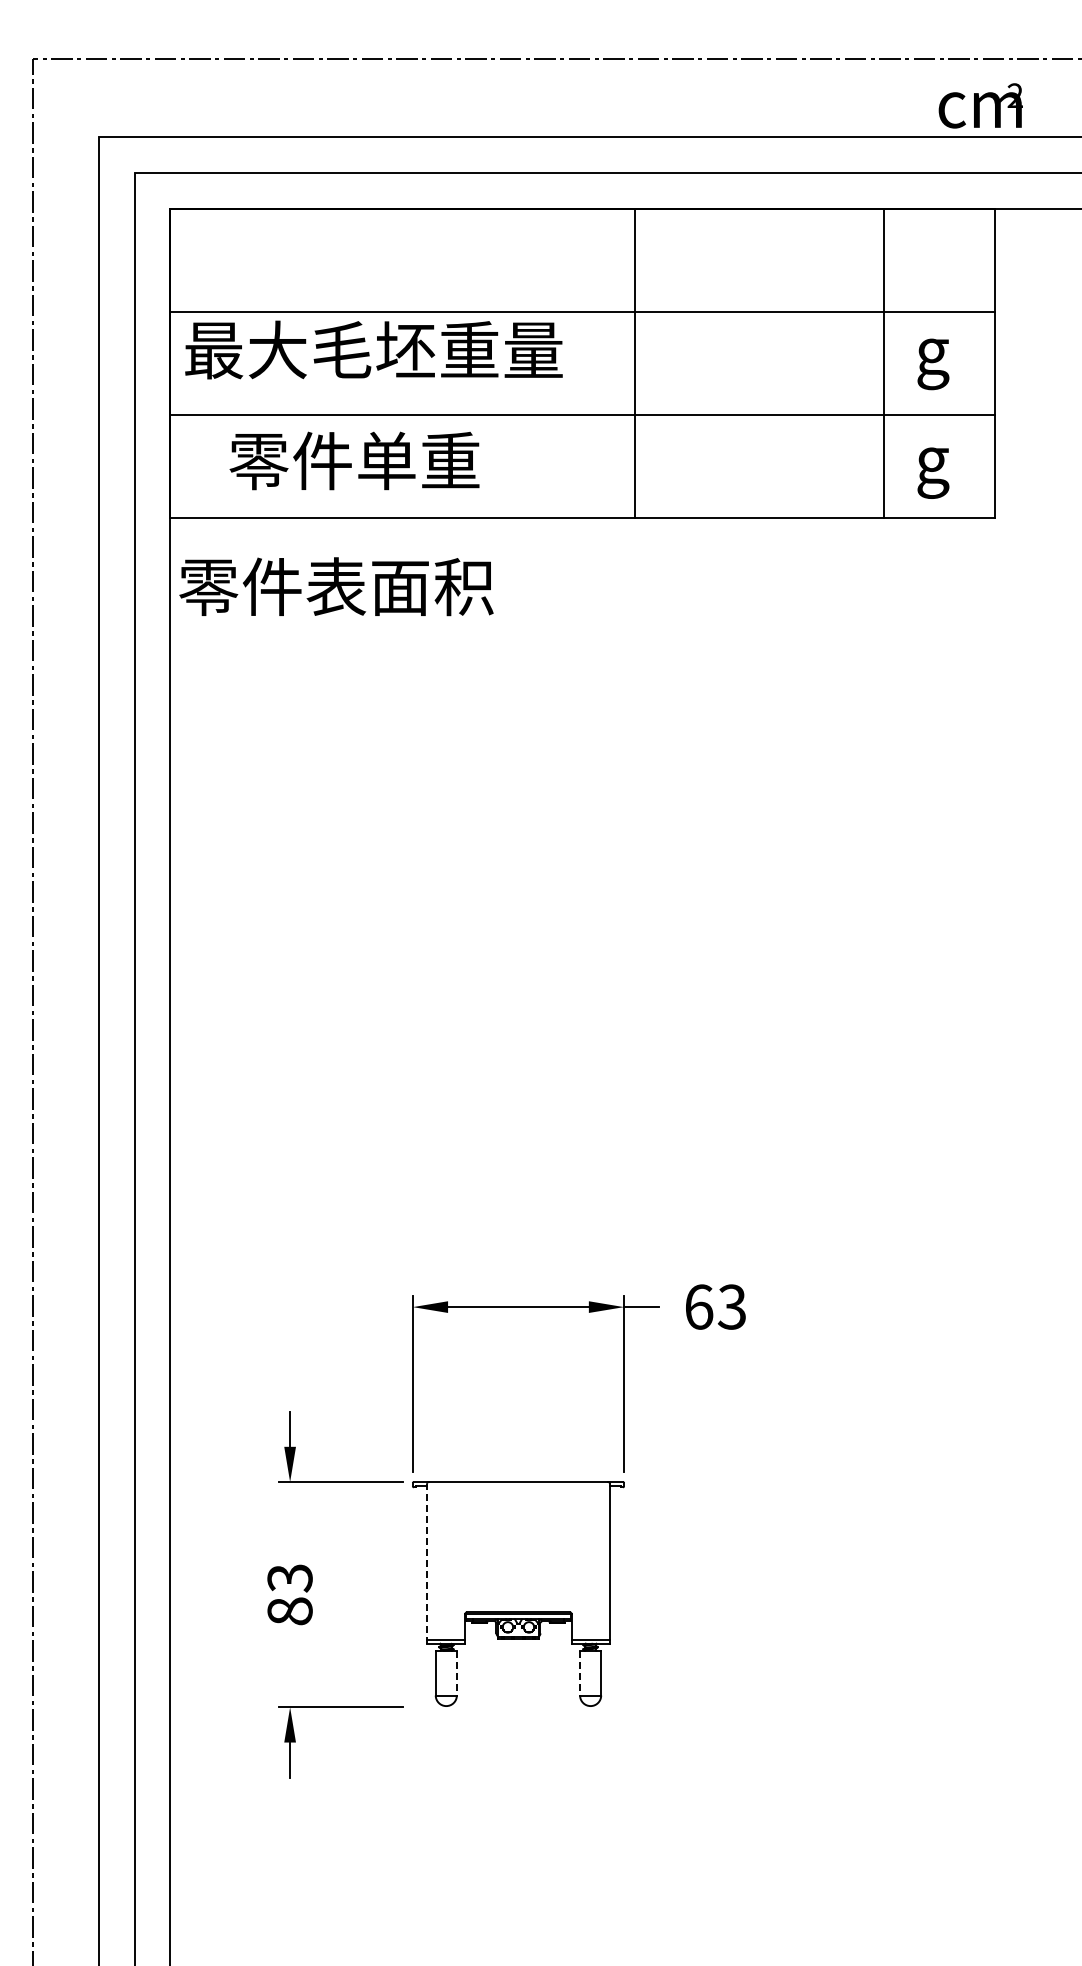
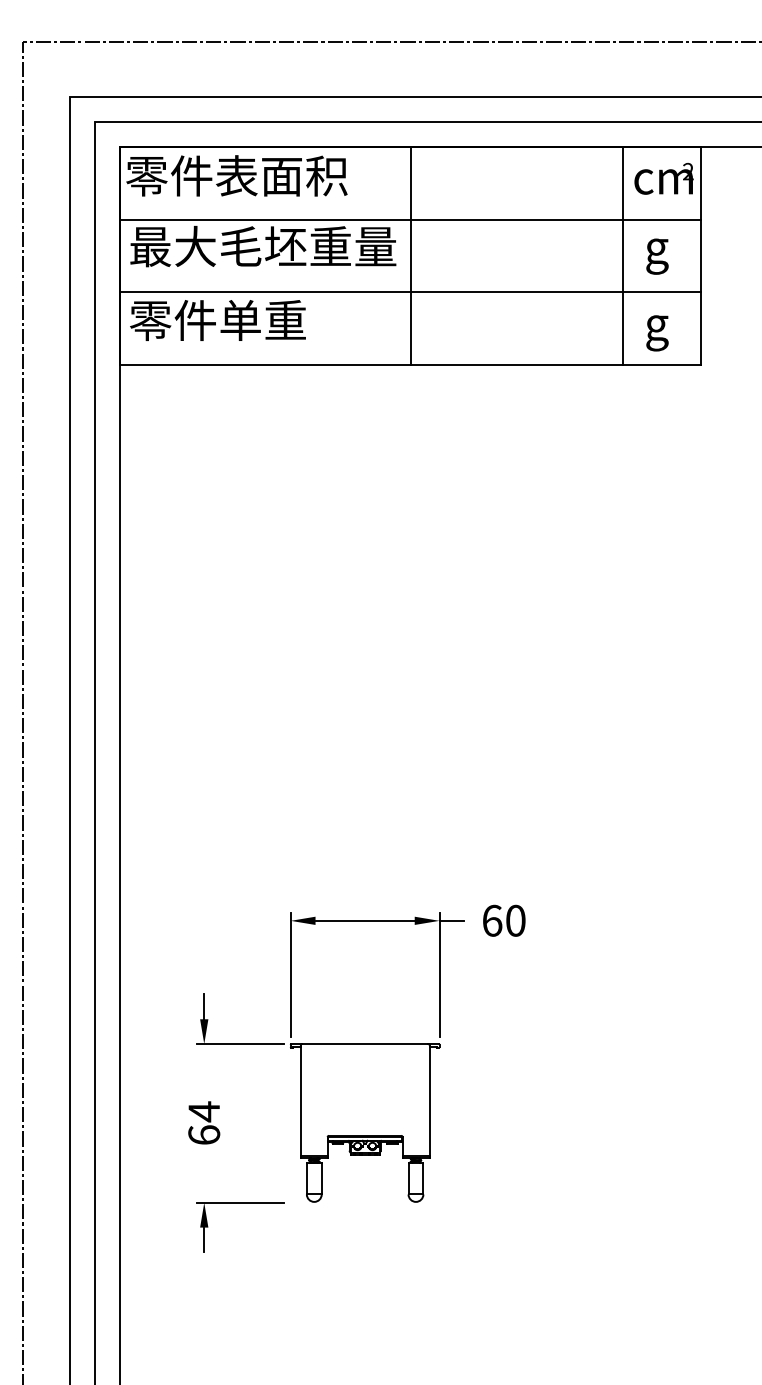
text: (980, 105) -> (663, 178), moved
line: (634, 363) -> (410, 256), moved
text: (354, 460) -> (217, 320), moved
text: (336, 586) -> (236, 175), moved
text: (731, 1306) -> (515, 920), 63 -> 60
line: (426, 1563) -> (300, 1101), dashed -> solid
text: (289, 1594) -> (203, 1123), 83 -> 64
line: (456, 1673) -> (321, 1178), dashed -> solid
line: (580, 1673) -> (408, 1178), dashed -> solid

